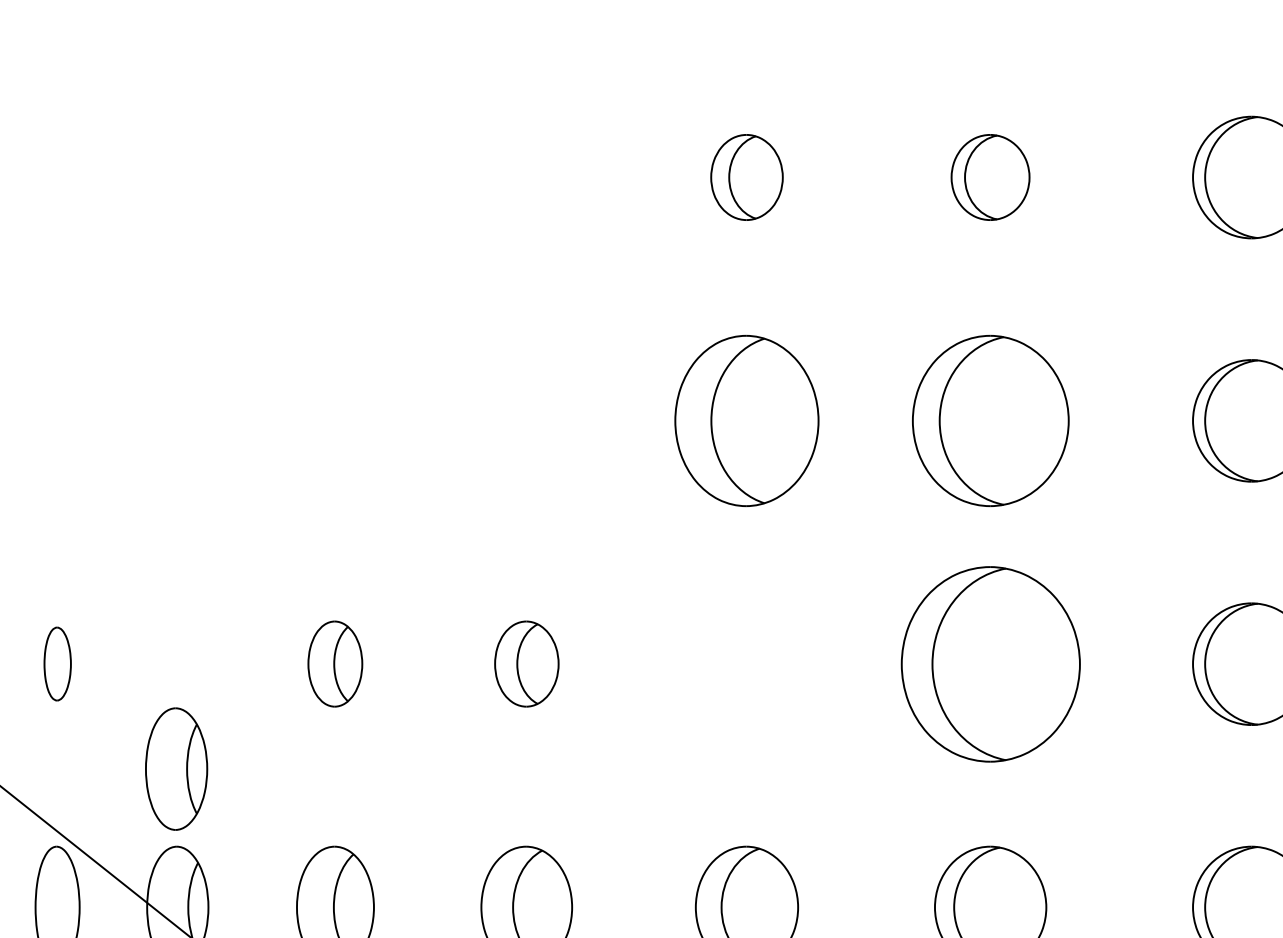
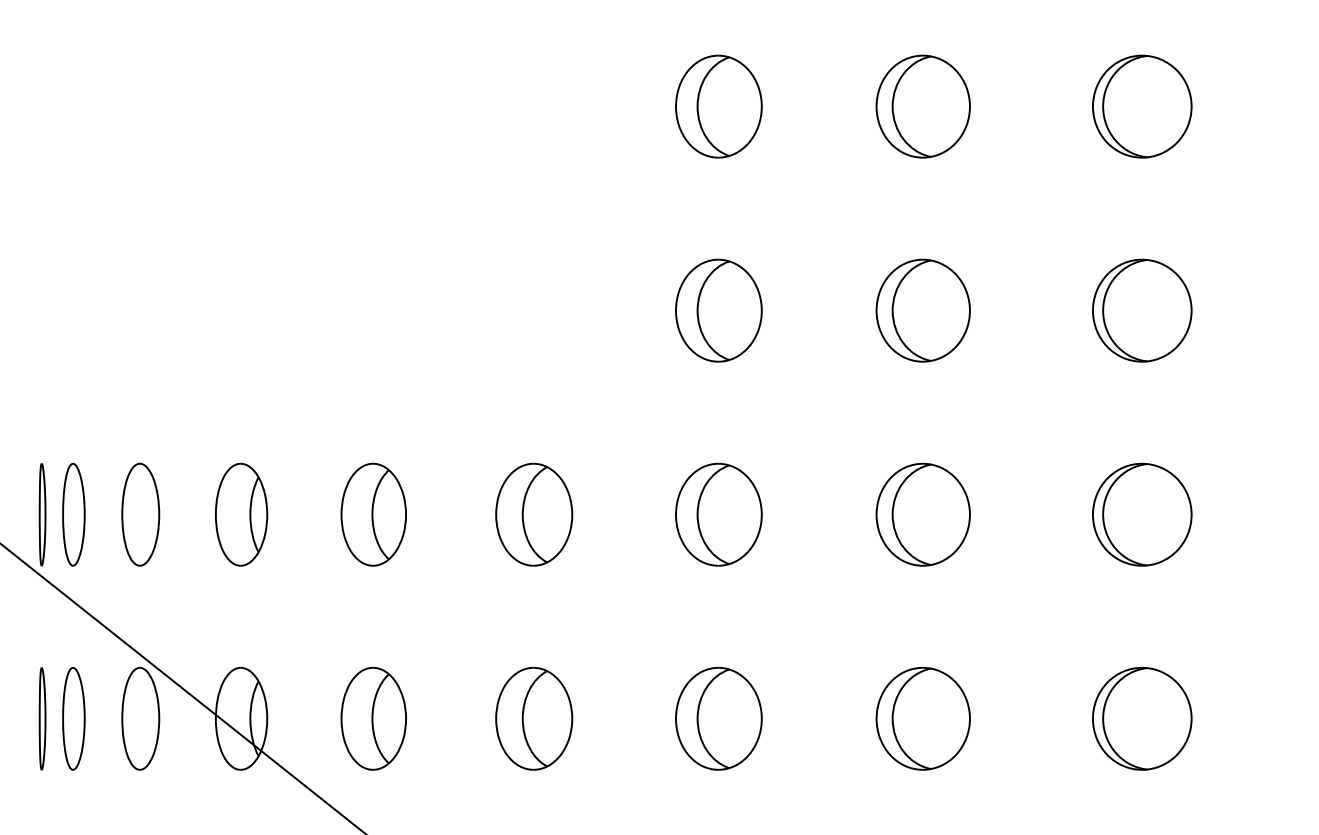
part: (746, 177) -> (718, 106), size x1.43
part: (989, 177) -> (922, 106), size x1.43
part: (746, 420) -> (718, 310), size x0.71
part: (989, 420) -> (922, 310), size x0.71
part: (57, 663) -> (140, 514), size x1.67
part: (335, 663) -> (373, 514), size x1.43
part: (527, 663) -> (534, 514), size x1.43
part: (746, 663) -> (718, 514), added
part: (989, 663) -> (922, 514), size x0.62
part: (176, 768) -> (241, 514), moved

